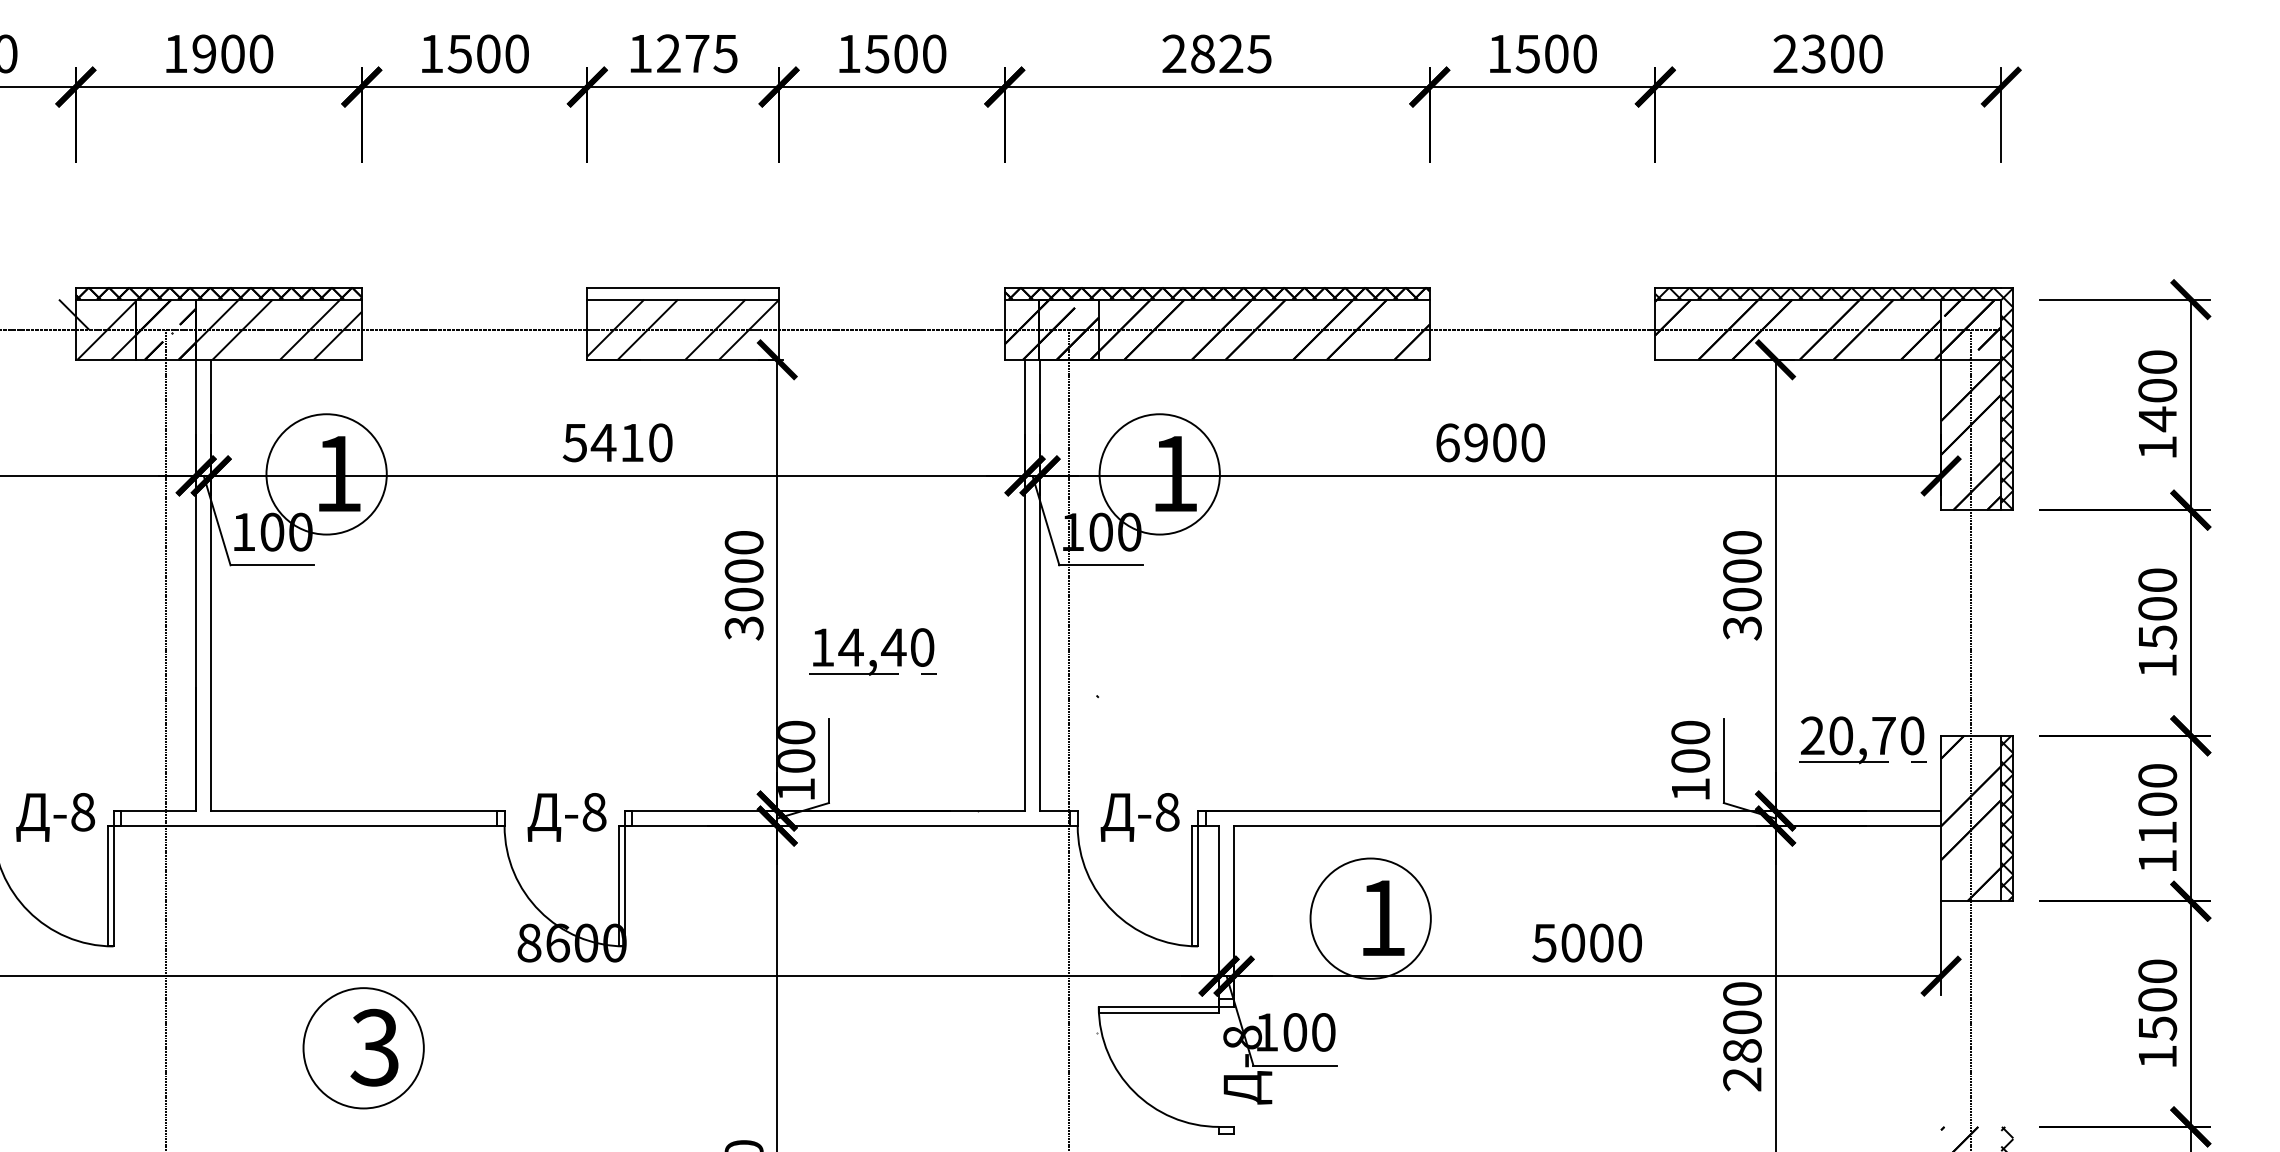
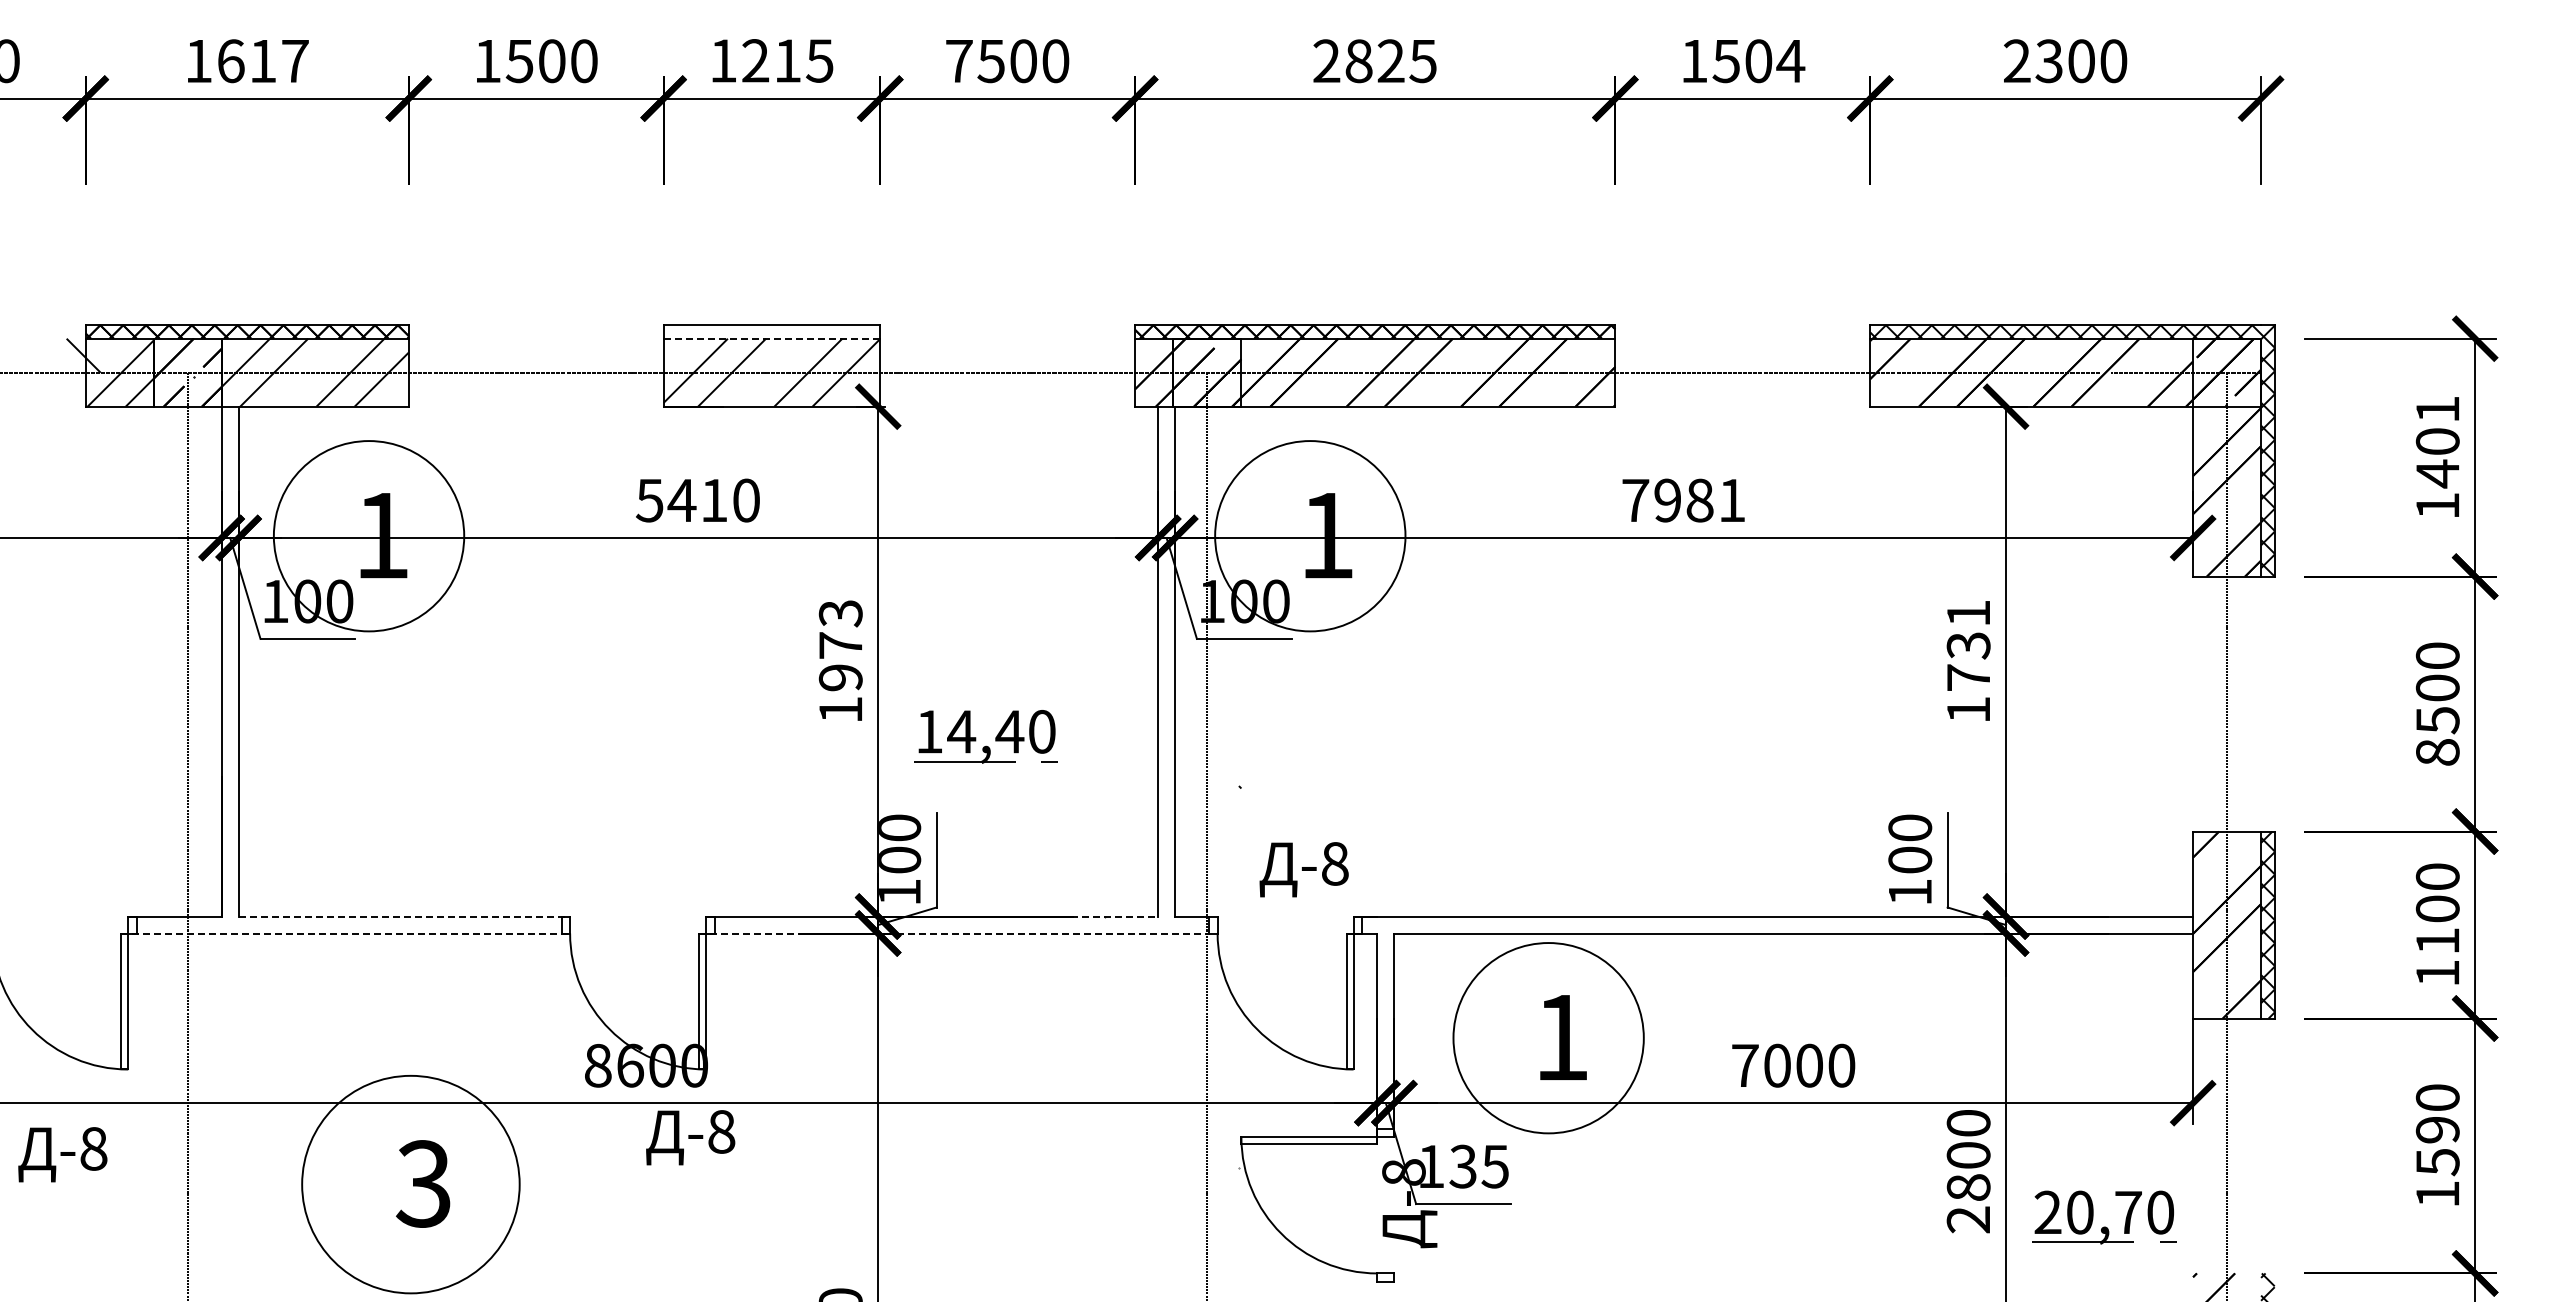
text: (697, 53) -> (787, 60), 1275 -> 1215
text: (232, 54) -> (262, 61), 1900 -> 1617
text: (849, 54) -> (959, 61), 1500 -> 7500
text: (1584, 54) -> (1790, 61), 1500 -> 1504
line: (682, 299) -> (771, 338), solid -> dashed
text: (2157, 362) -> (2437, 409), 1400 -> 1401
text: (1490, 442) -> (1683, 500), 6900 -> 7981
circle: (327, 474) -> (369, 536), size x1.4
circle: (1159, 474) -> (1310, 536), size x1.4
text: (743, 585) -> (840, 661), 3000 -> 1973
text: (1742, 585) -> (1968, 661), 3000 -> 1731
text: (2157, 665) -> (2437, 752), 1500 -> 8500
part: (1862, 748) -> (2104, 1226), moved
line: (358, 810) -> (404, 916), solid -> dashed
line: (987, 810) -> (1115, 916), solid -> dashed
text: (55, 817) -> (62, 1154), moved
text: (566, 817) -> (690, 1137), moved
text: (1139, 817) -> (1303, 869), moved
line: (306, 826) -> (346, 933), solid -> dashed
line: (844, 826) -> (954, 933), solid -> dashed
circle: (1370, 918) -> (1548, 1038), size x1.4
text: (1544, 942) -> (1744, 1065), 5000 -> 7000
text: (2157, 999) -> (2437, 1129), 1500 -> 1590
text: (1308, 1032) -> (1478, 1166), 100 -> 135
circle: (363, 1048) -> (410, 1184), size x1.6

